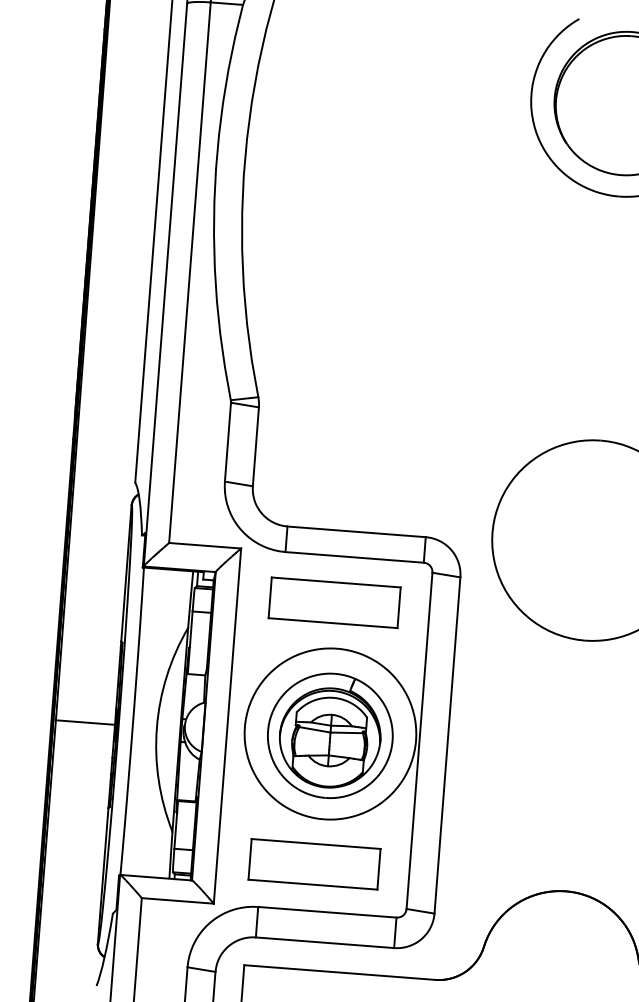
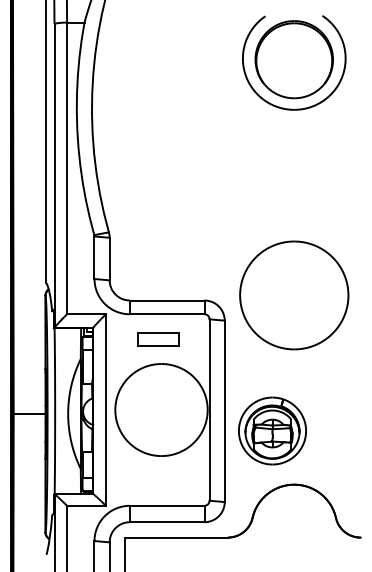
part: (334, 602) -> (158, 339), size x0.6
part: (330, 734) -> (272, 430), moved
part: (314, 864) -> (158, 480), removed

